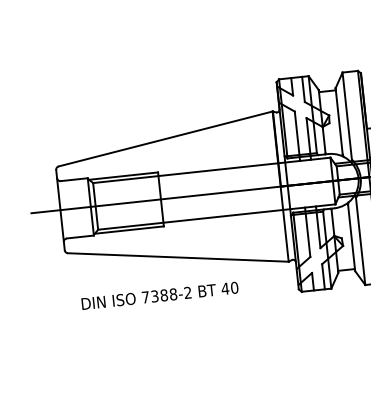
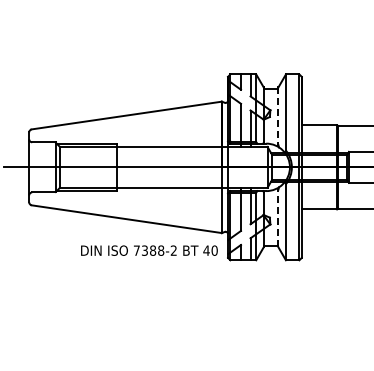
line: (339, 121) -> (278, 116), solid -> dashed
line: (351, 237) -> (278, 217), solid -> dashed
text: (160, 295) -> (149, 250), moved

